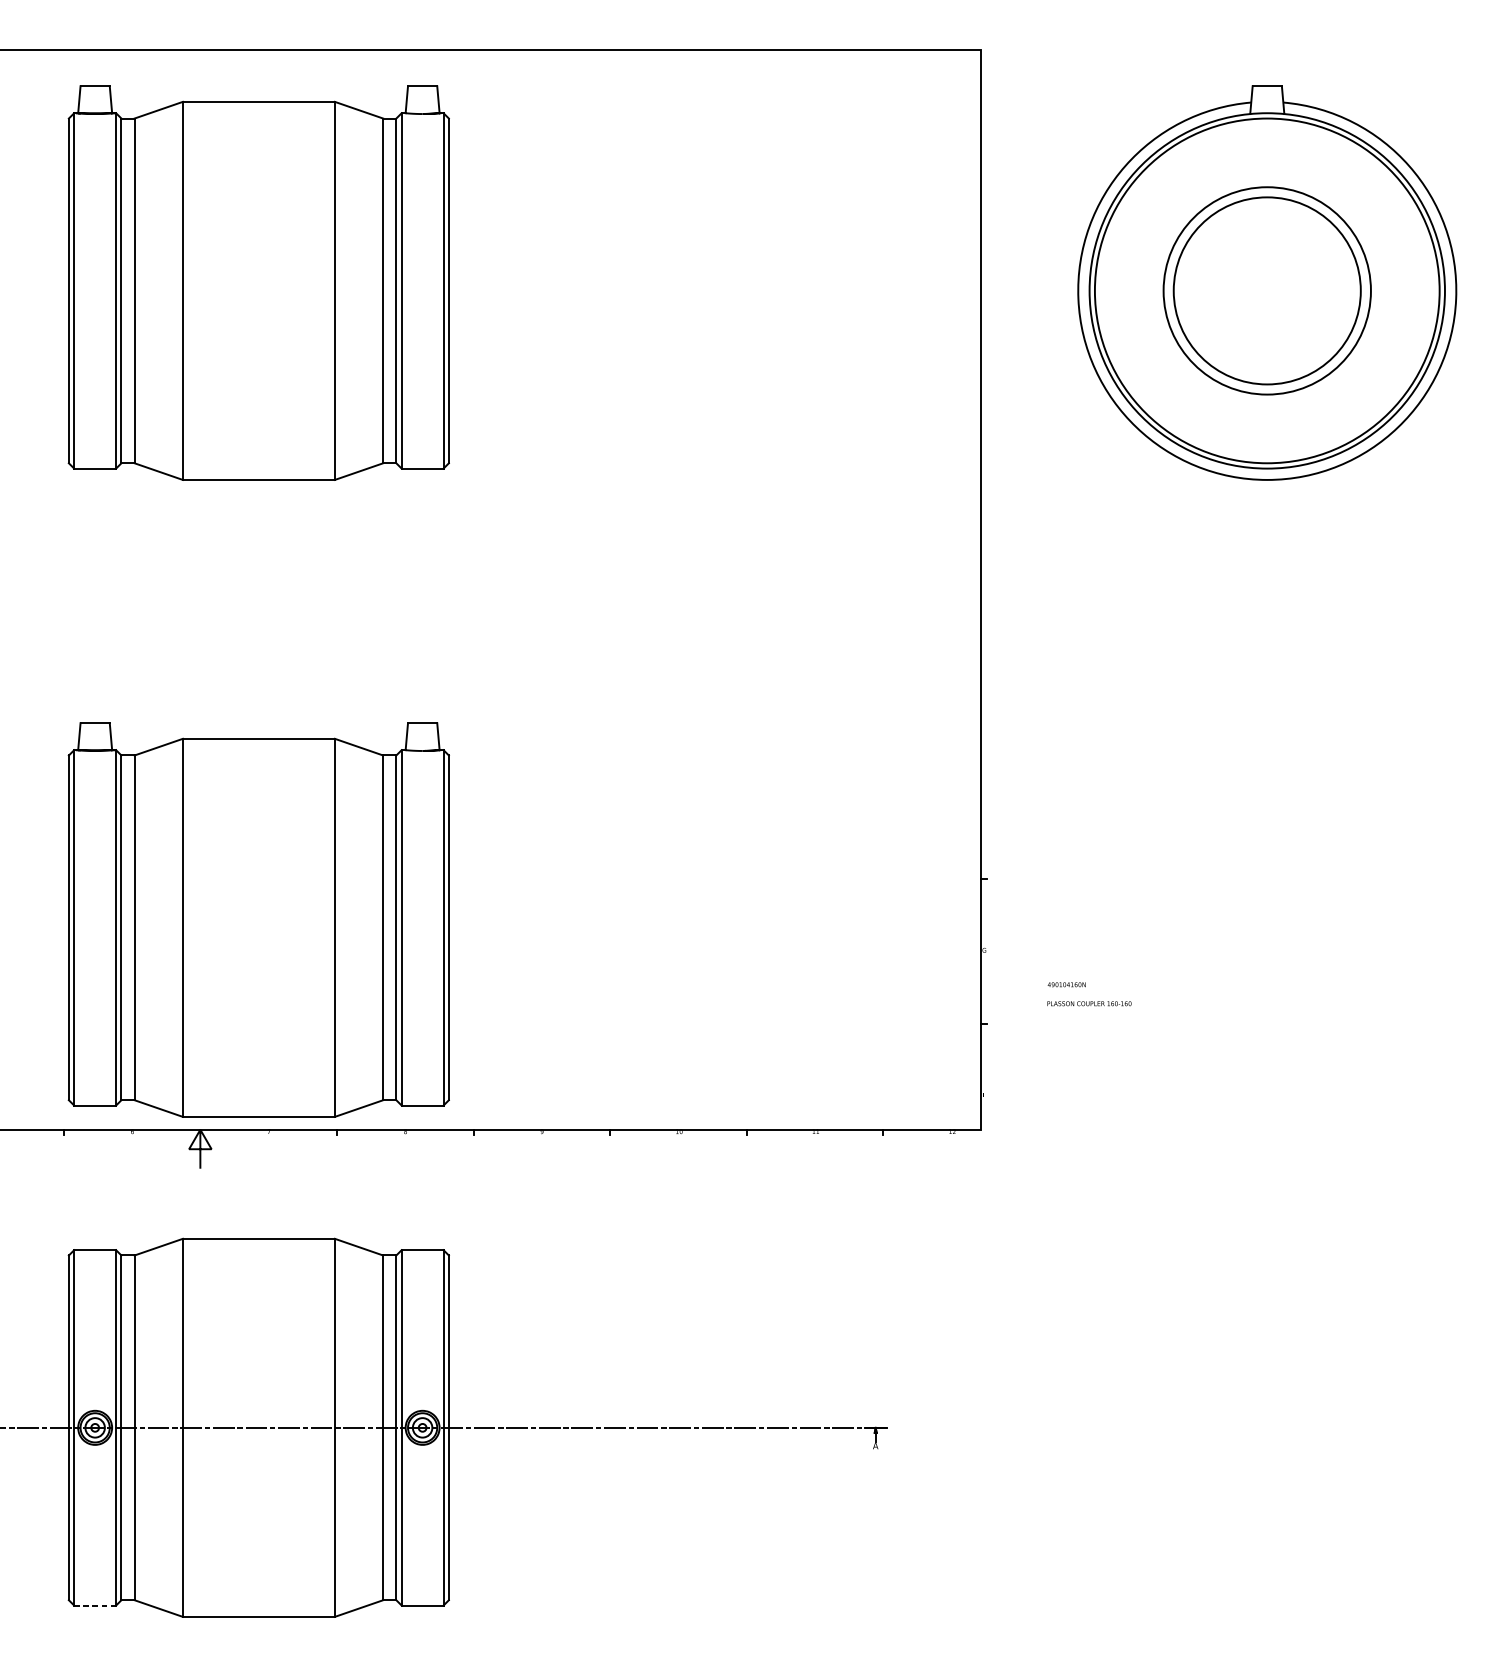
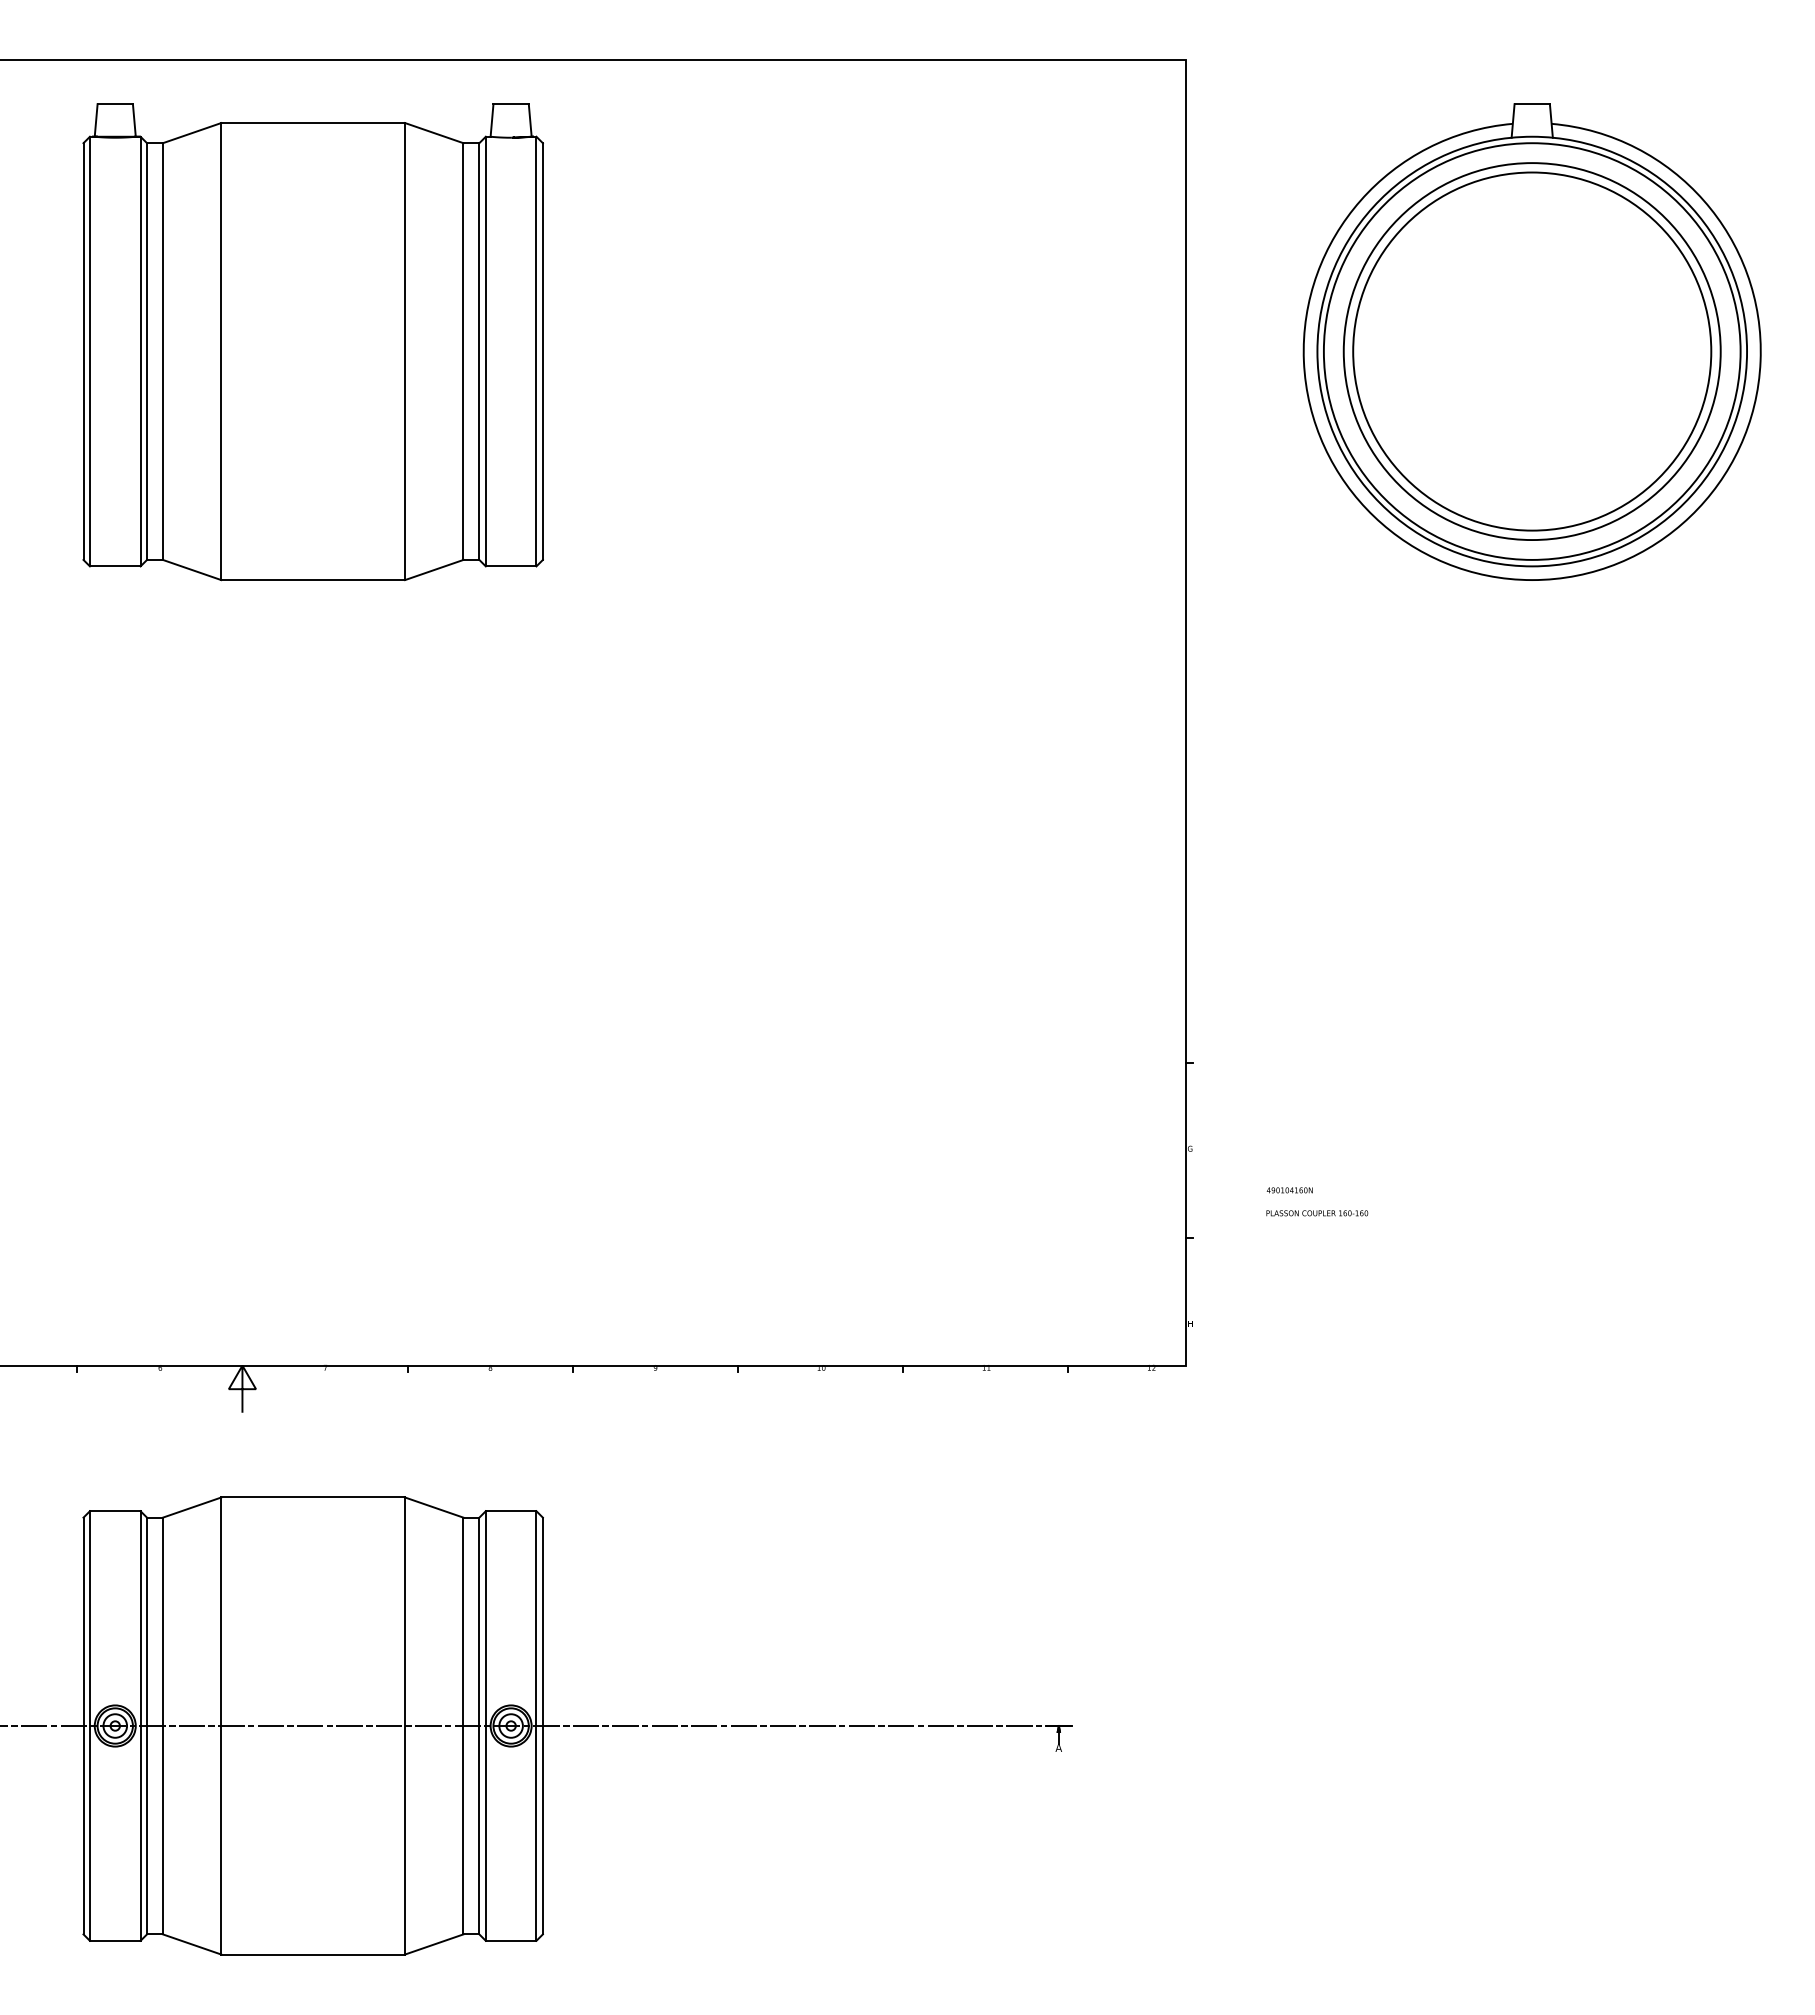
circle: (1266, 290) -> (1531, 351), size x1.67
circle: (1267, 290) -> (1532, 351), size x1.43
part: (258, 920) -> (312, 1112), removed
line: (95, 1605) -> (115, 1940), dashed -> solid

